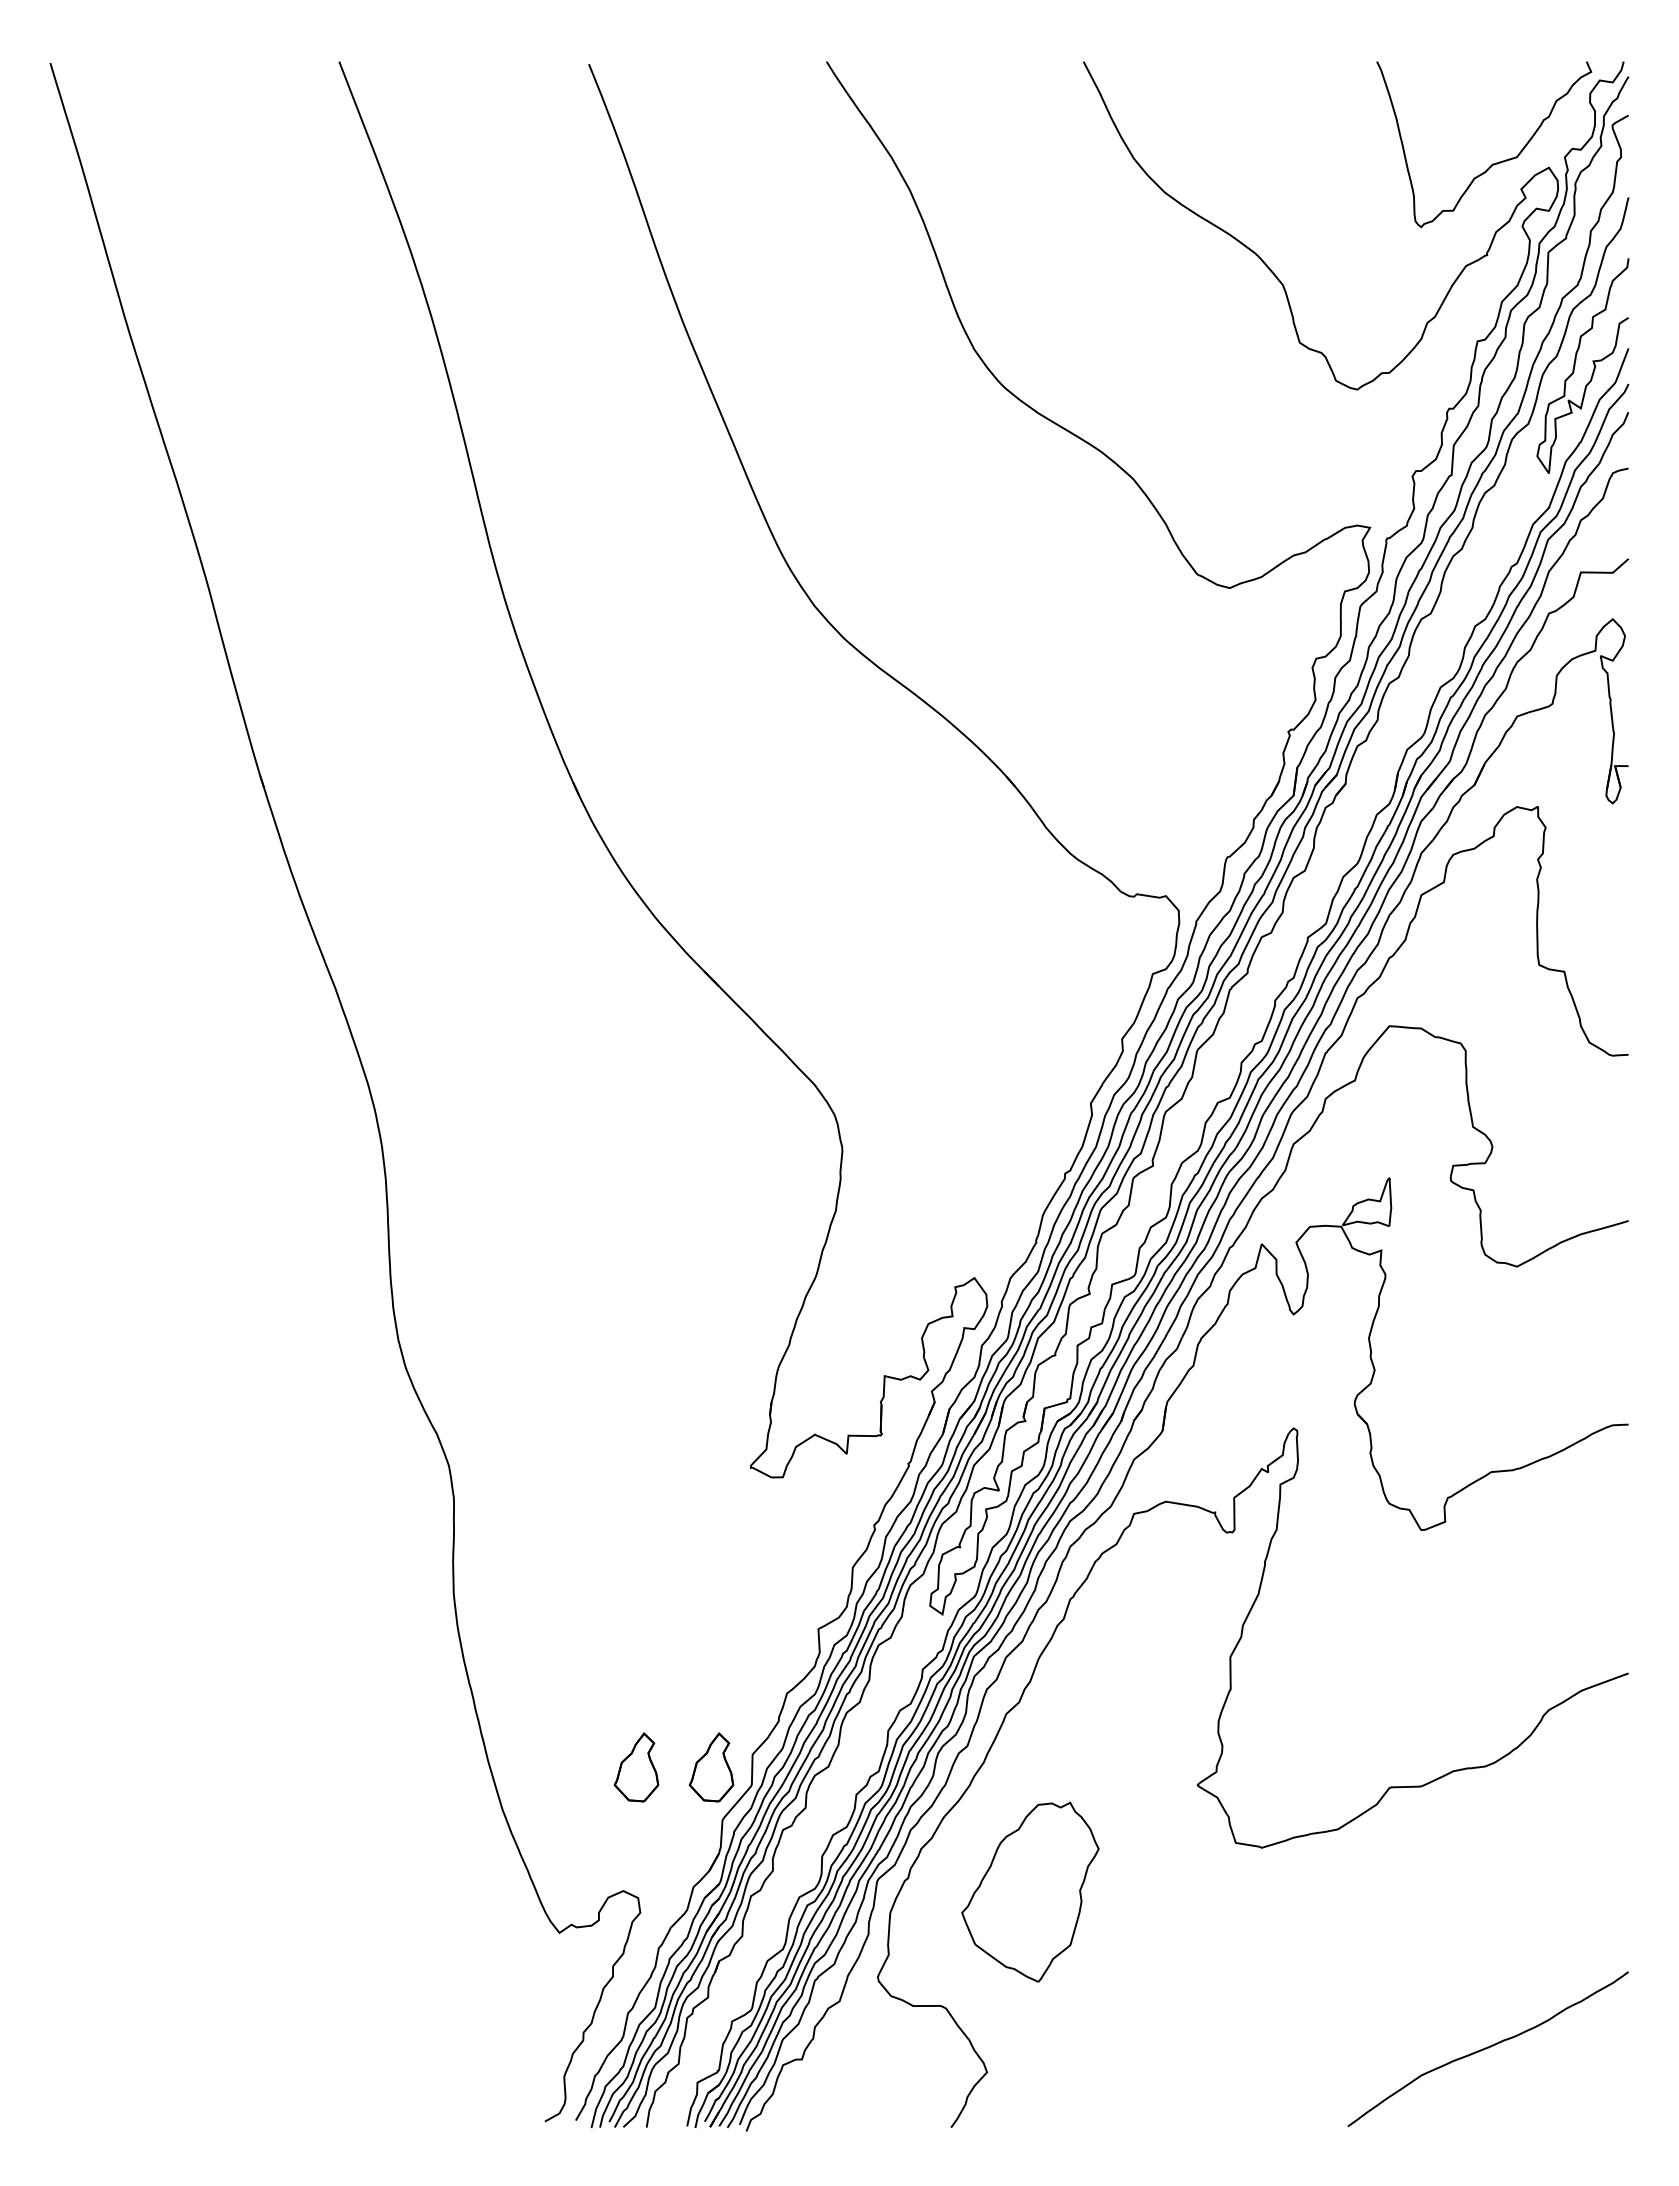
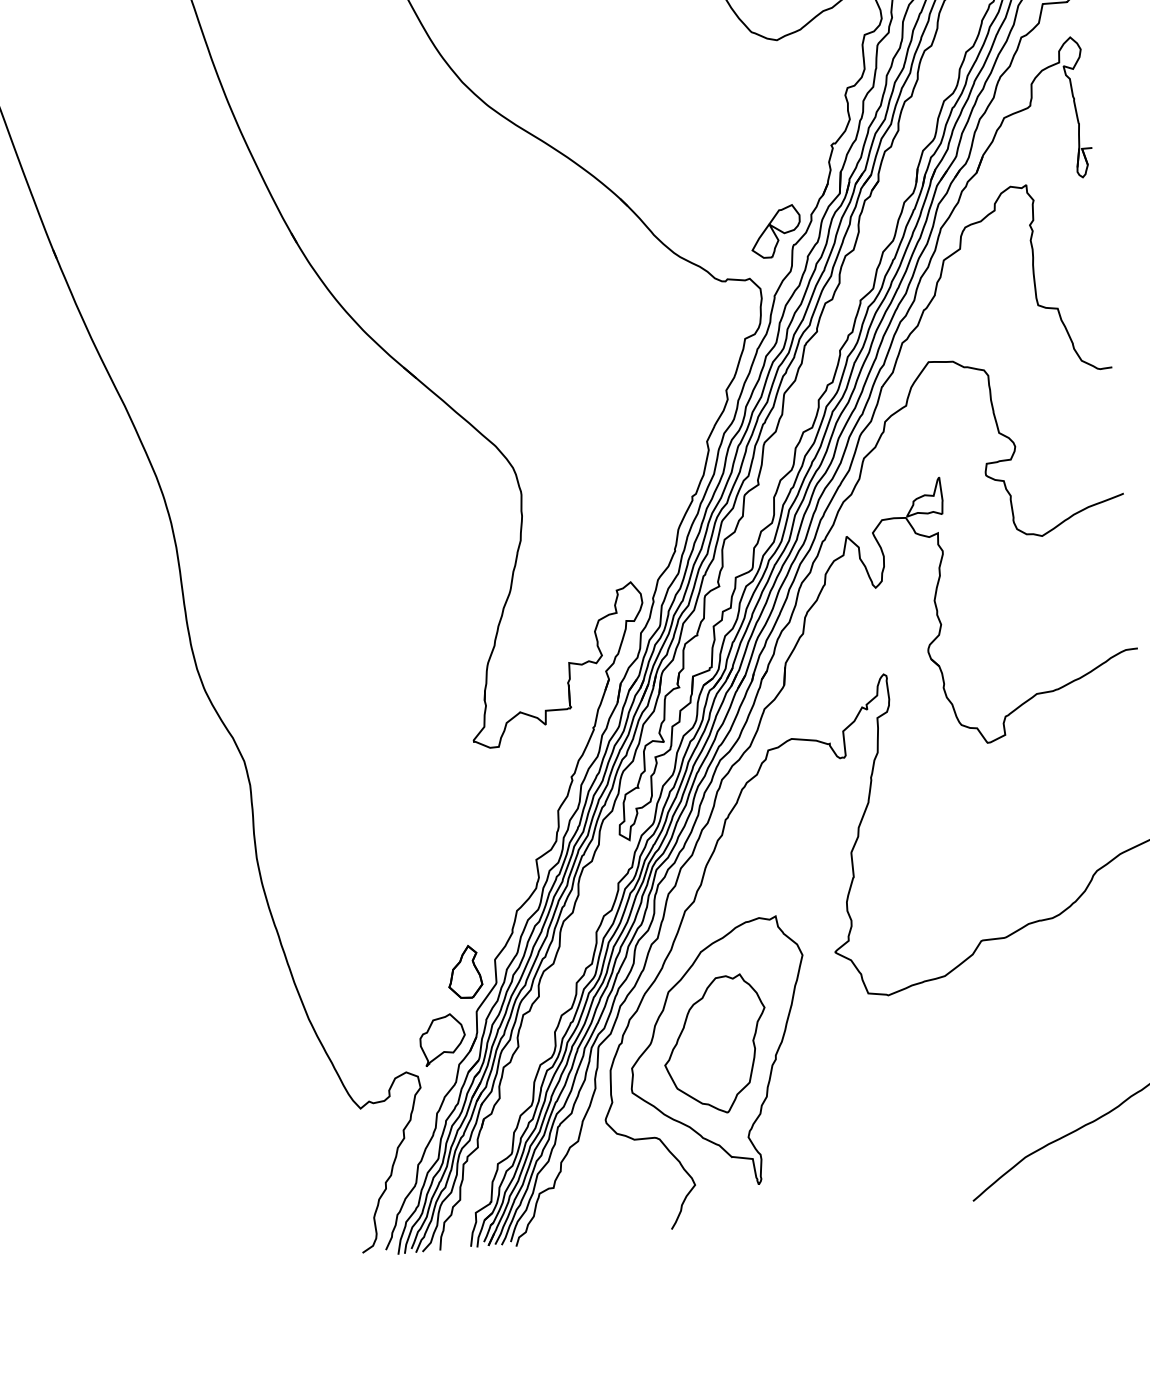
part: (1205, 837) -> (775, 231), added
part: (636, 1767) -> (407, 977), removed
part: (674, 1852) -> (442, 1039), added
part: (1034, 1904) -> (719, 1054), added

